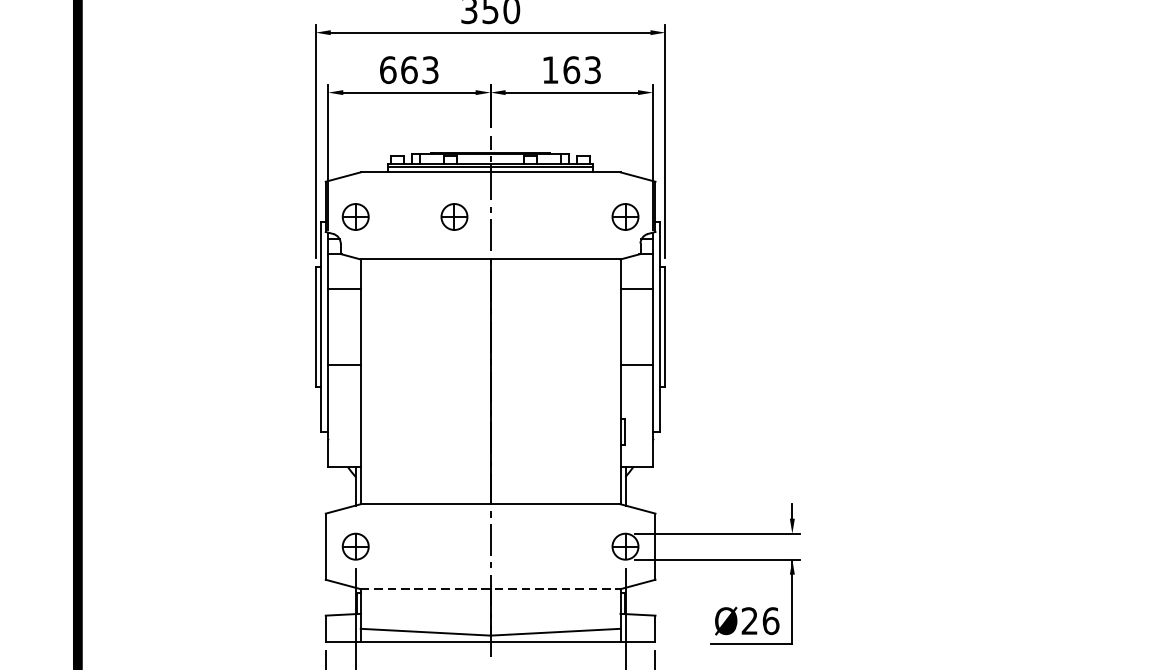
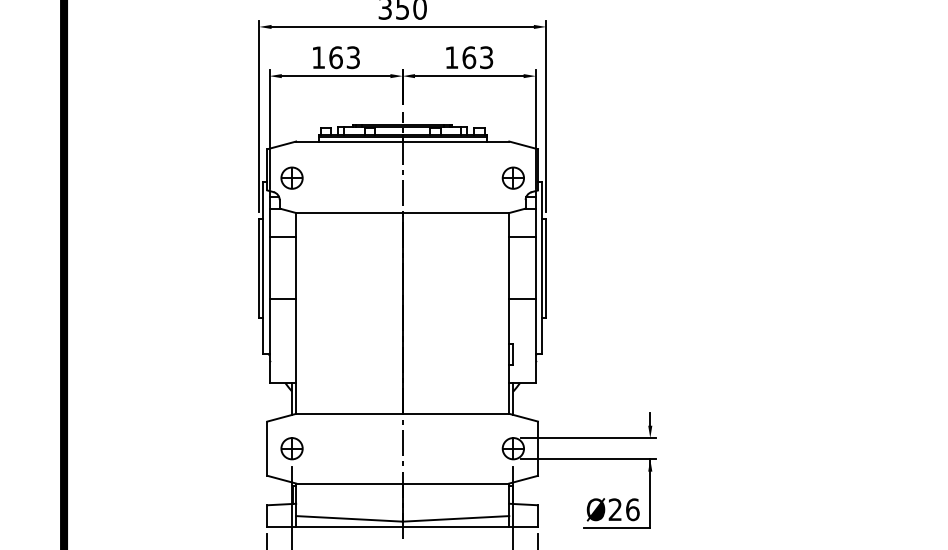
text: (387, 69) -> (318, 57), 663 -> 163
part: (453, 216) -> (372, 177), removed
line: (490, 589) -> (402, 483), dashed -> solid

